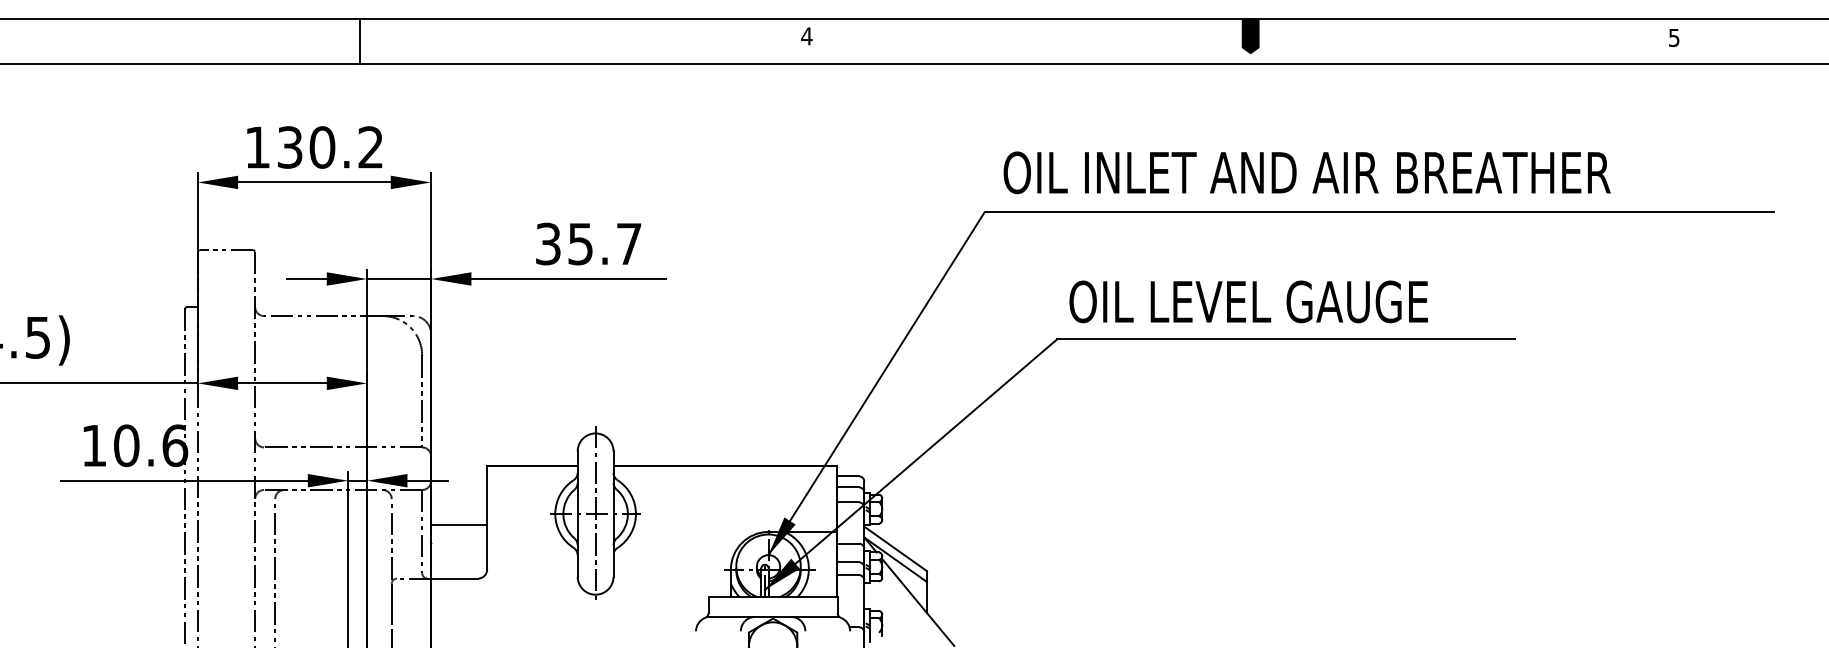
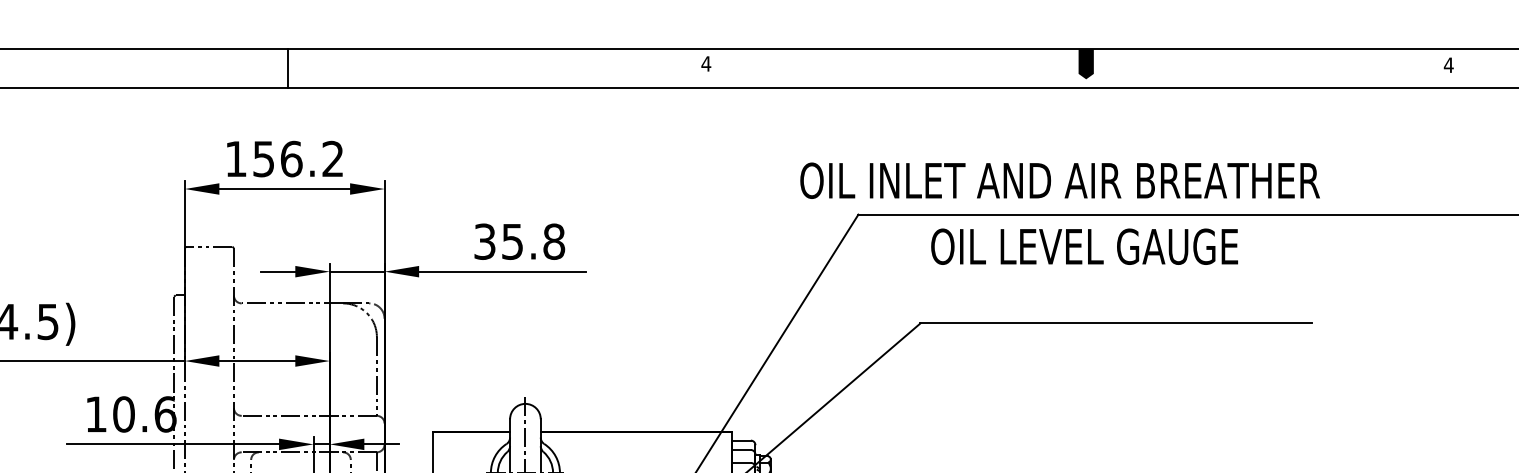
text: (1673, 38) -> (1448, 65), 5 -> 4
line: (359, 41) -> (287, 68), moved
text: (306, 147) -> (277, 159), 130.2 -> 156.2
text: (1306, 172) -> (1059, 180), moved
text: (628, 243) -> (553, 241), 35.7 -> 35.8
text: (1248, 301) -> (1084, 246), moved

